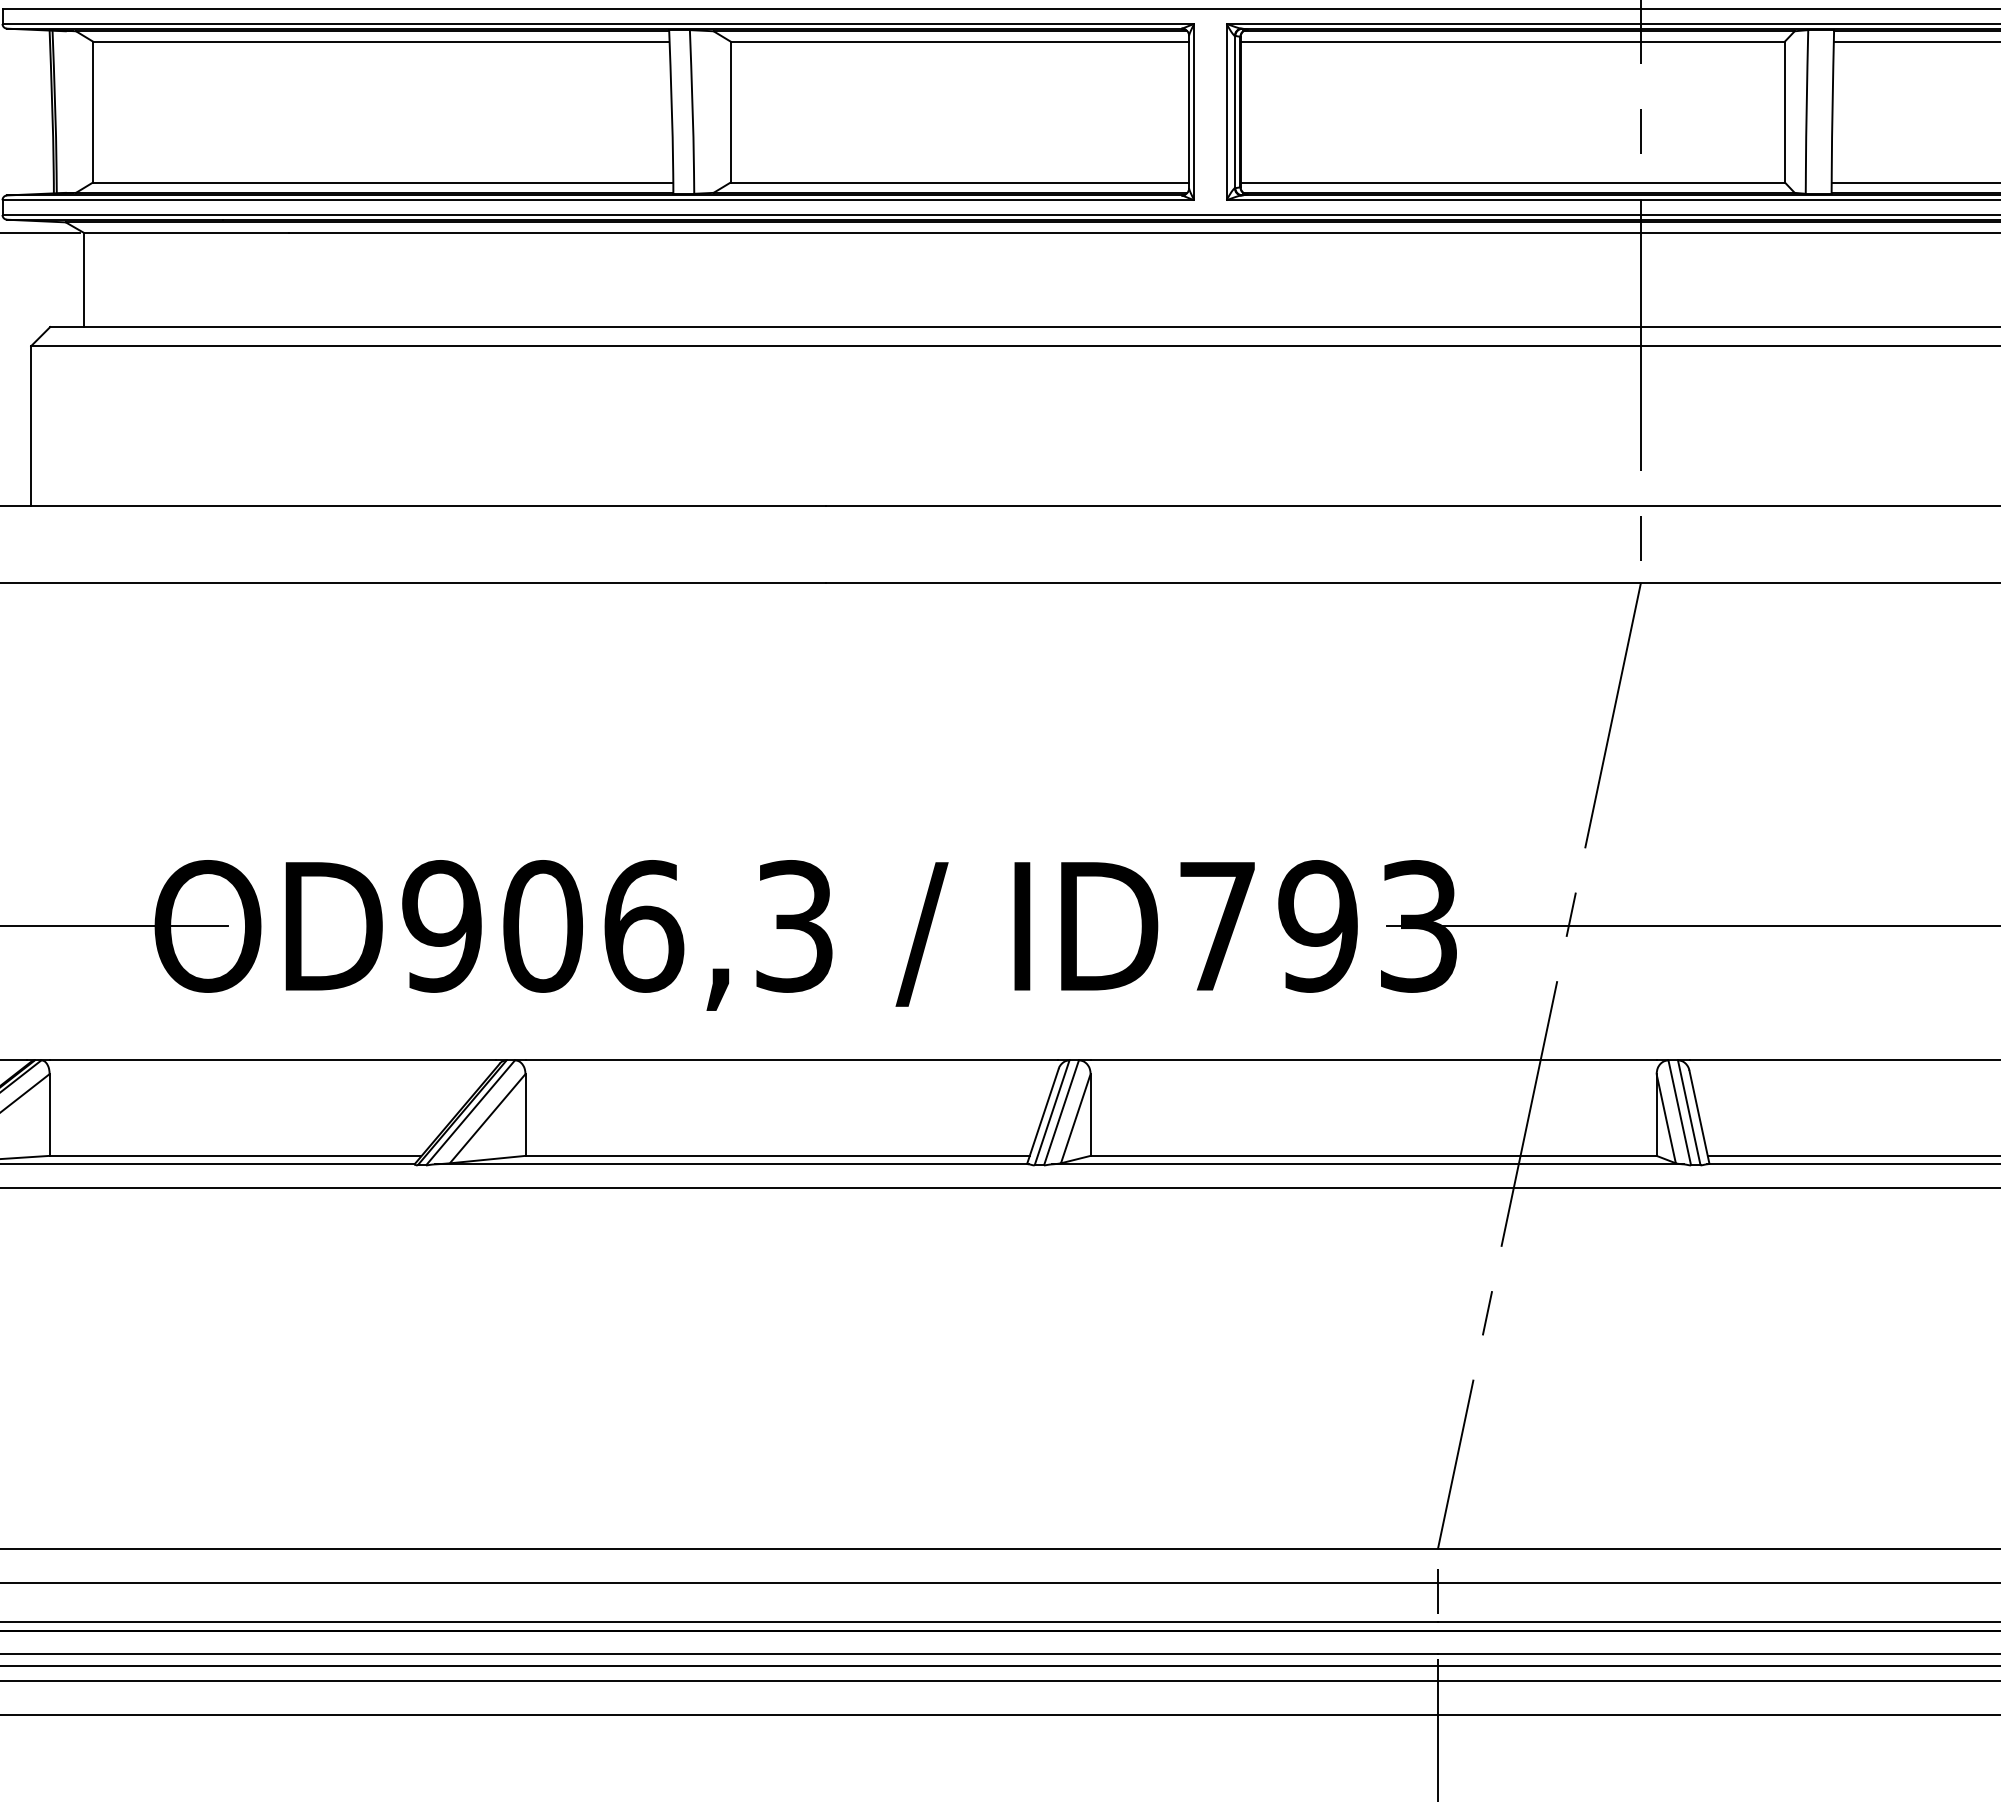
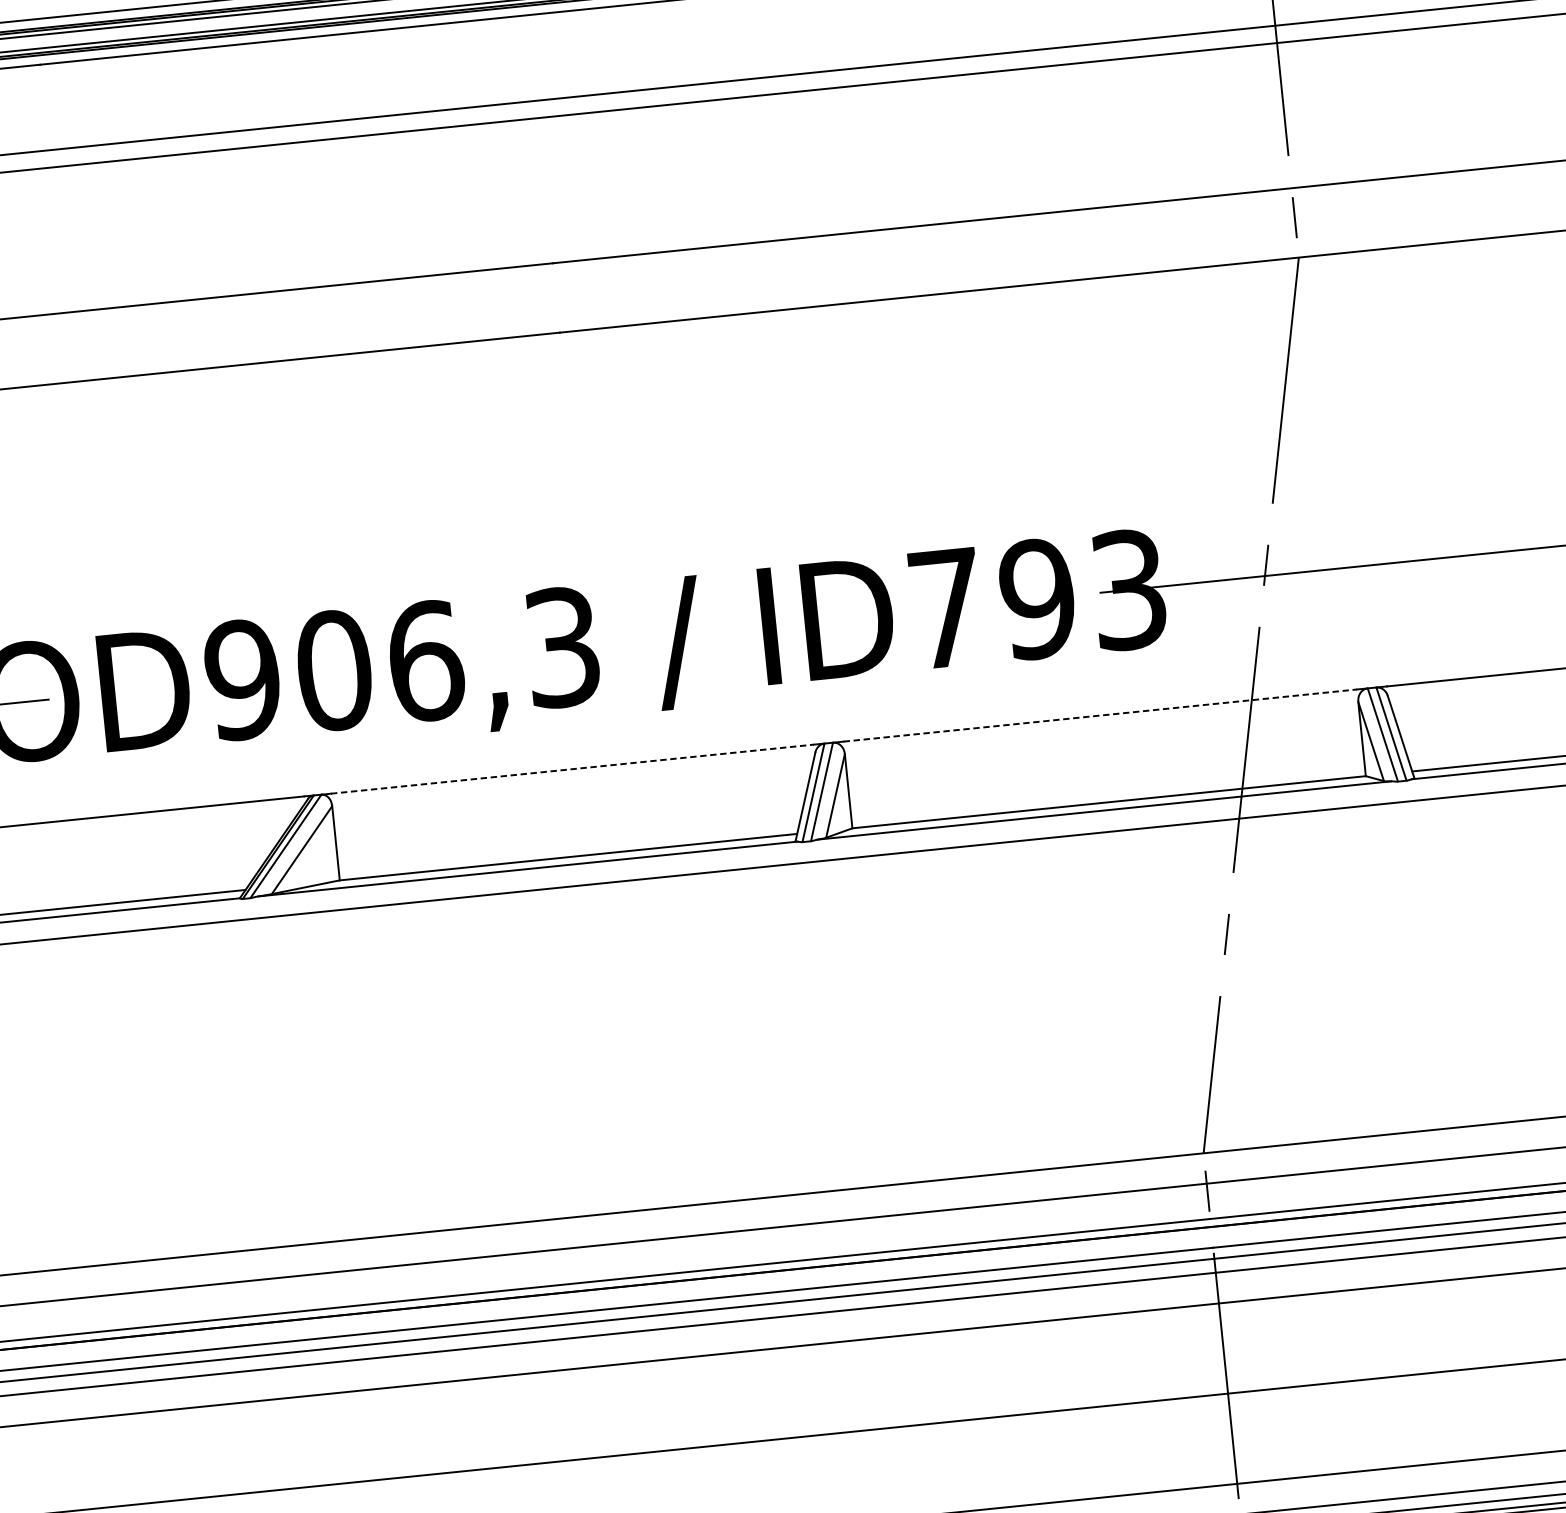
line: (792, 1060) -> (573, 769), solid -> dashed
line: (1373, 1060) -> (1100, 715), solid -> dashed

